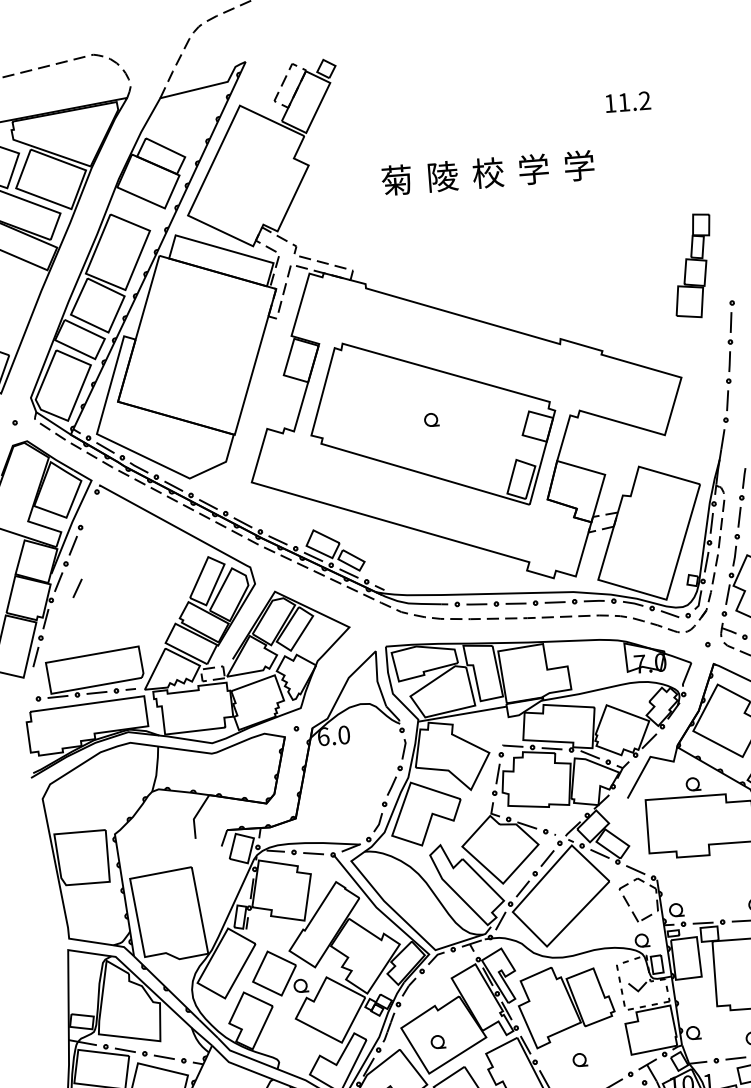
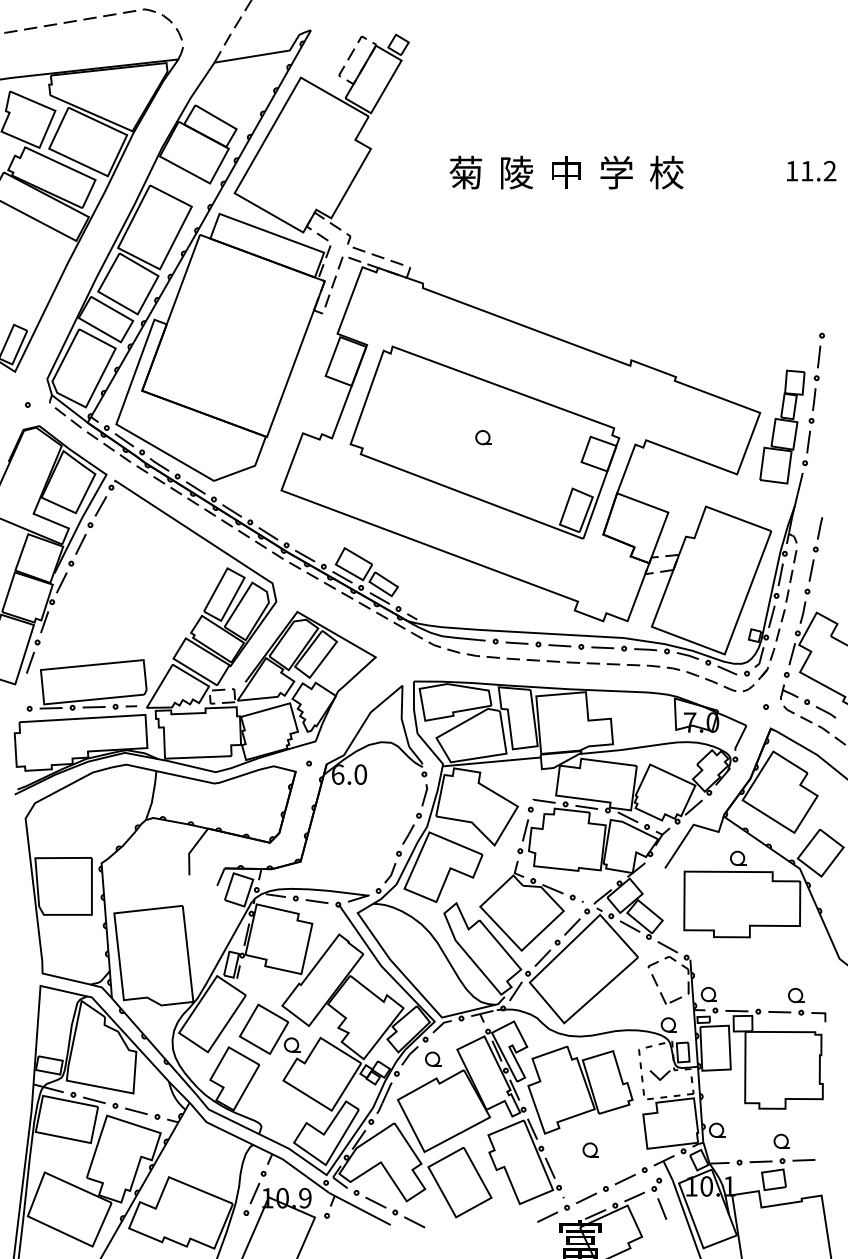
text: (628, 101) -> (811, 170), moved
text: (579, 165) -> (666, 172), 学 -> 校
text: (488, 172) -> (566, 172), 校 -> 中
part: (693, 265) -> (782, 426), moved
line: (77, 588) -> (100, 506), moved
part: (438, 1041) -> (433, 1058), moved

